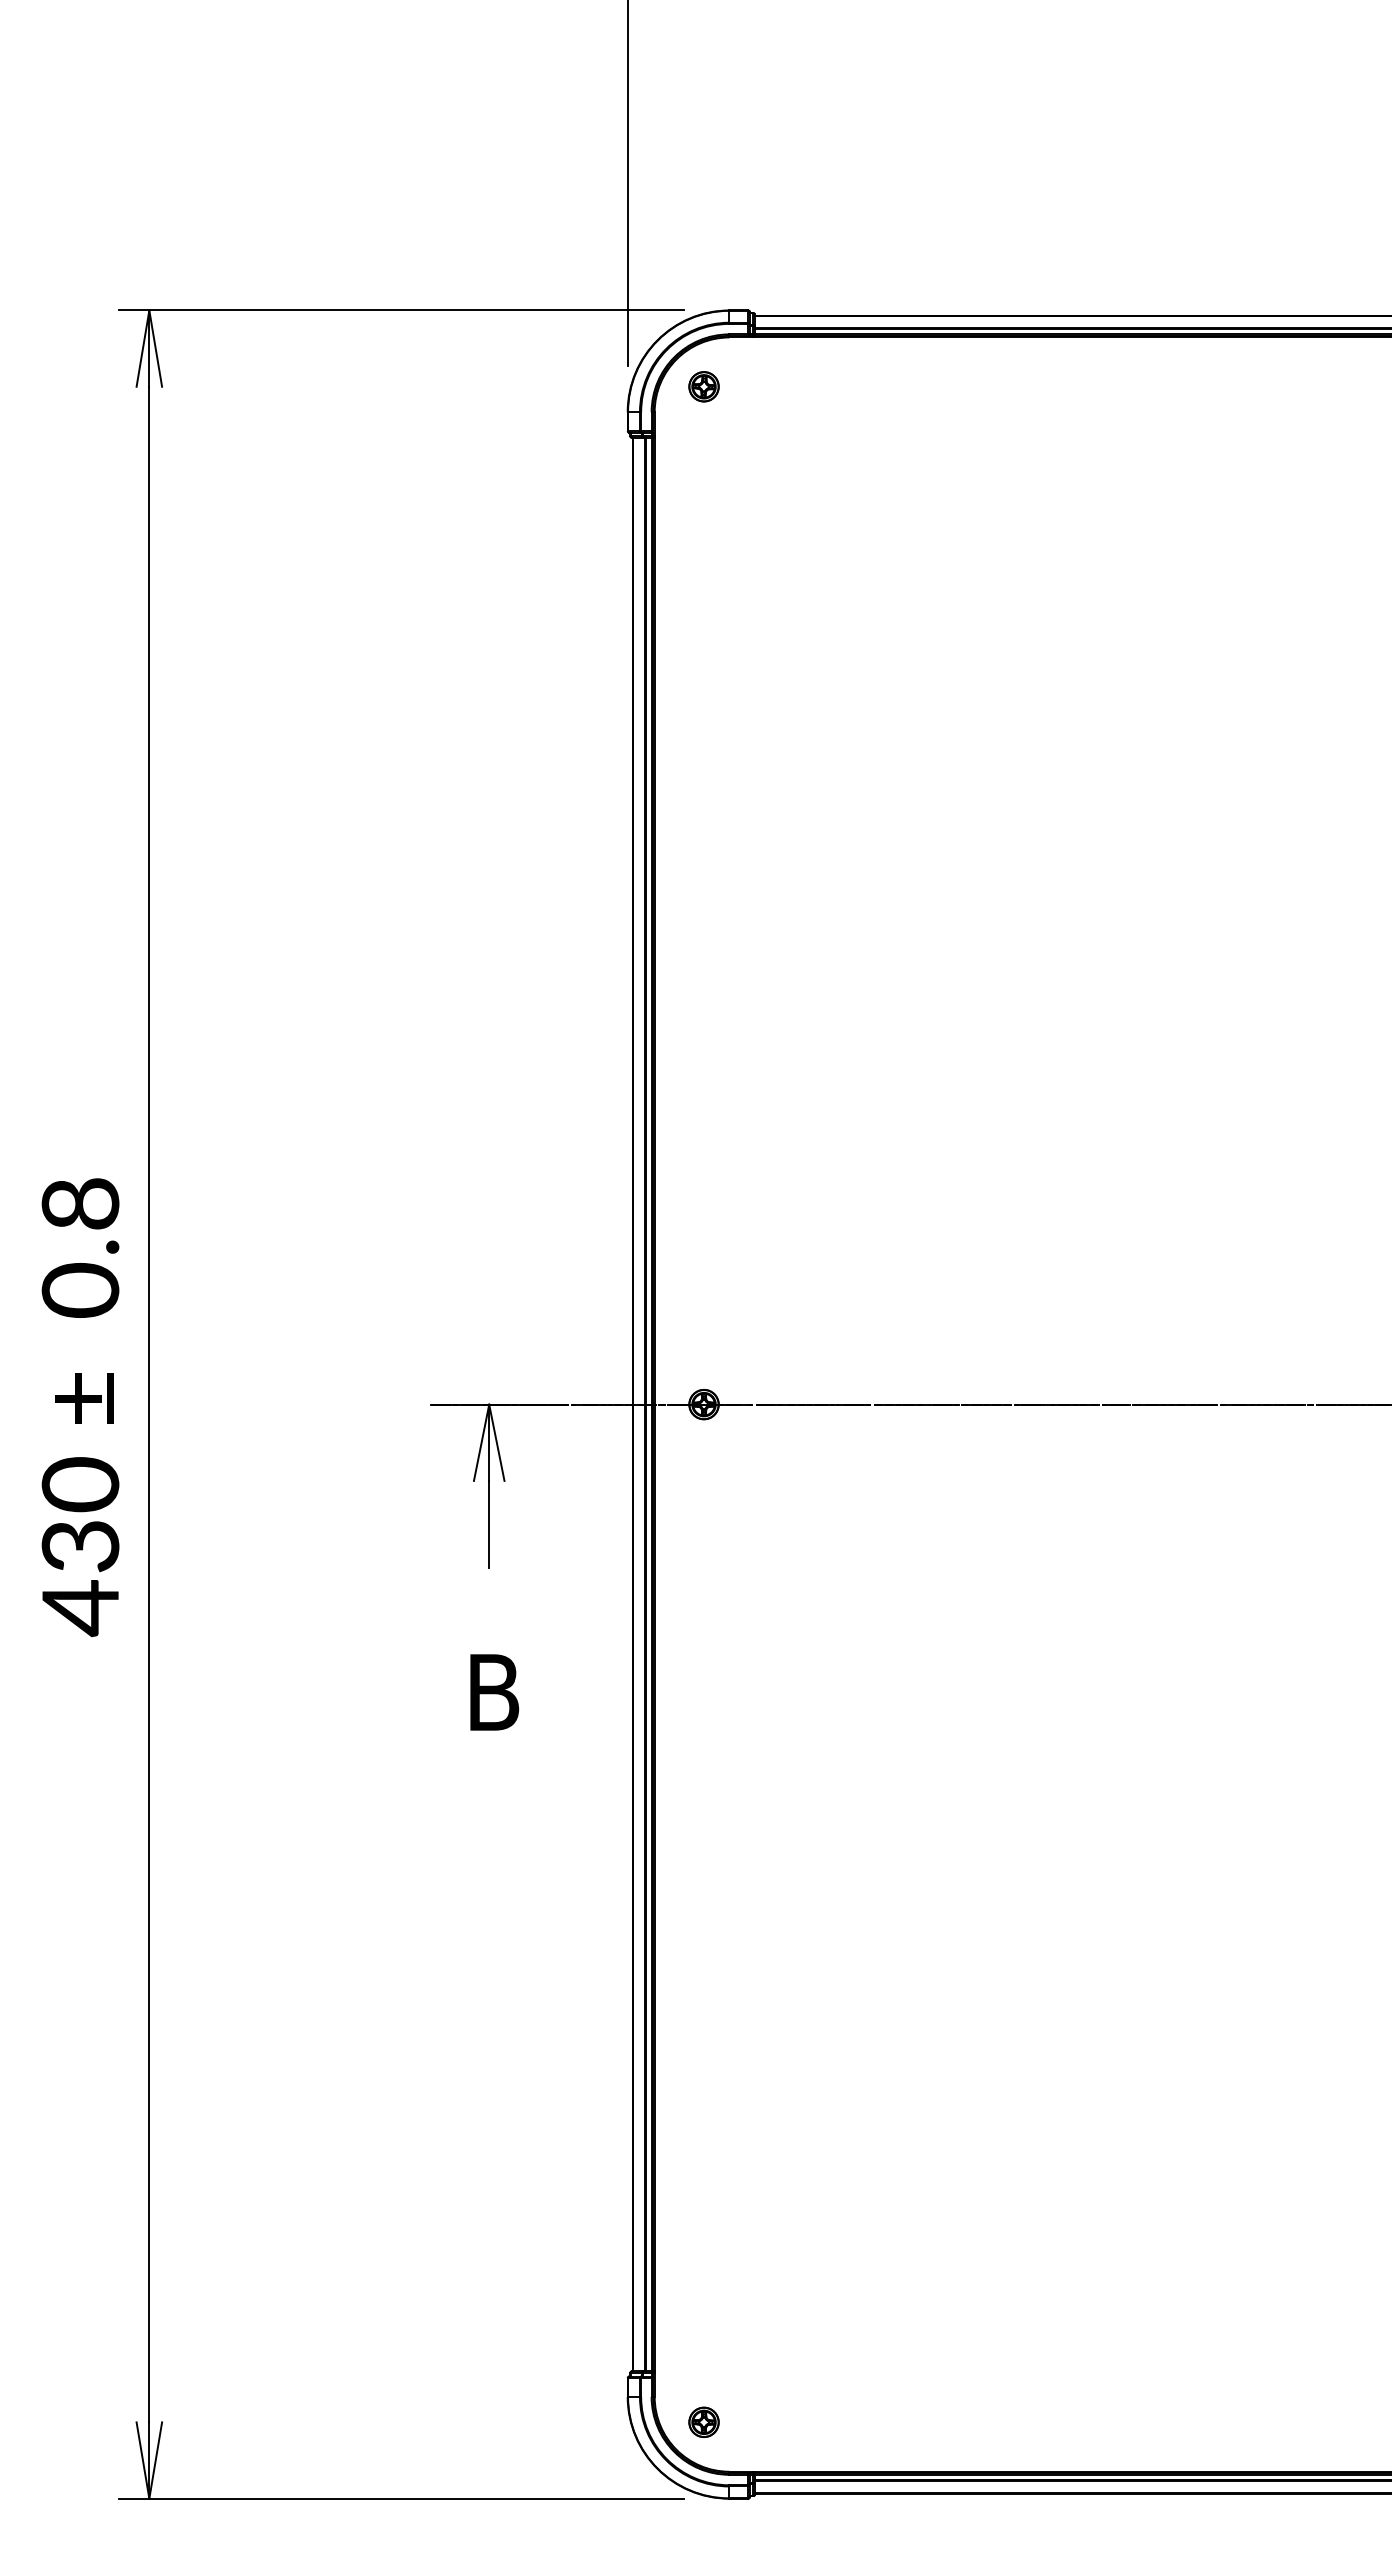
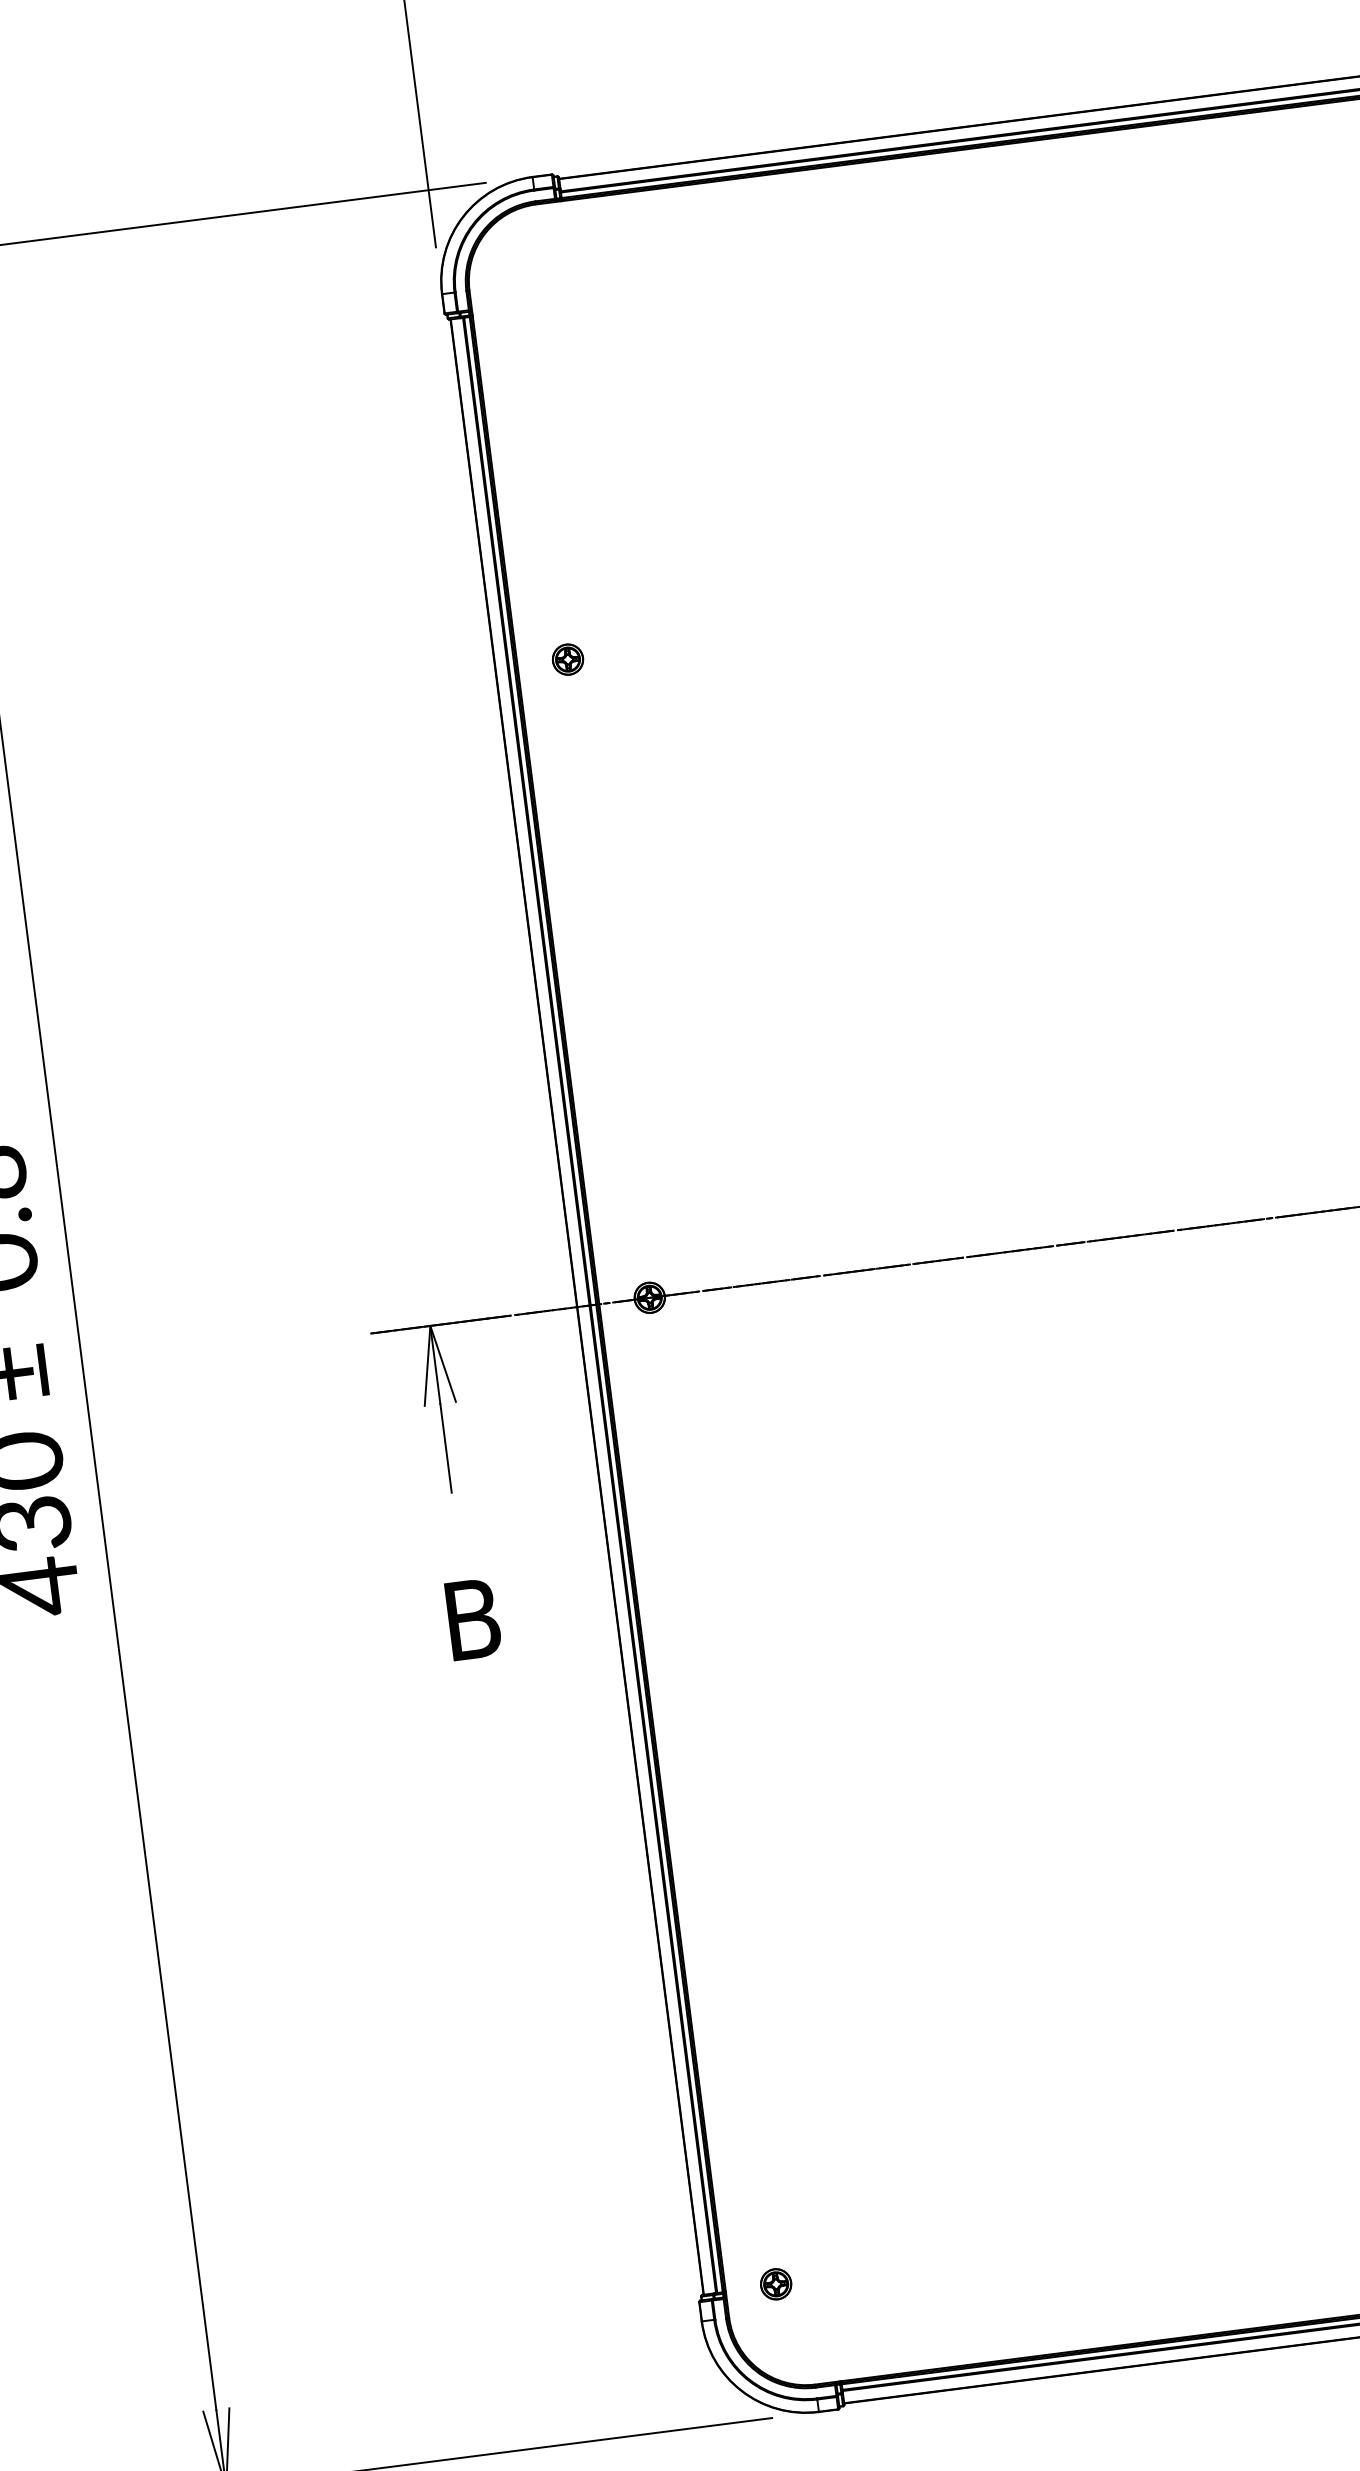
part: (703, 386) -> (567, 659), moved
part: (703, 2421) -> (775, 2283), moved

